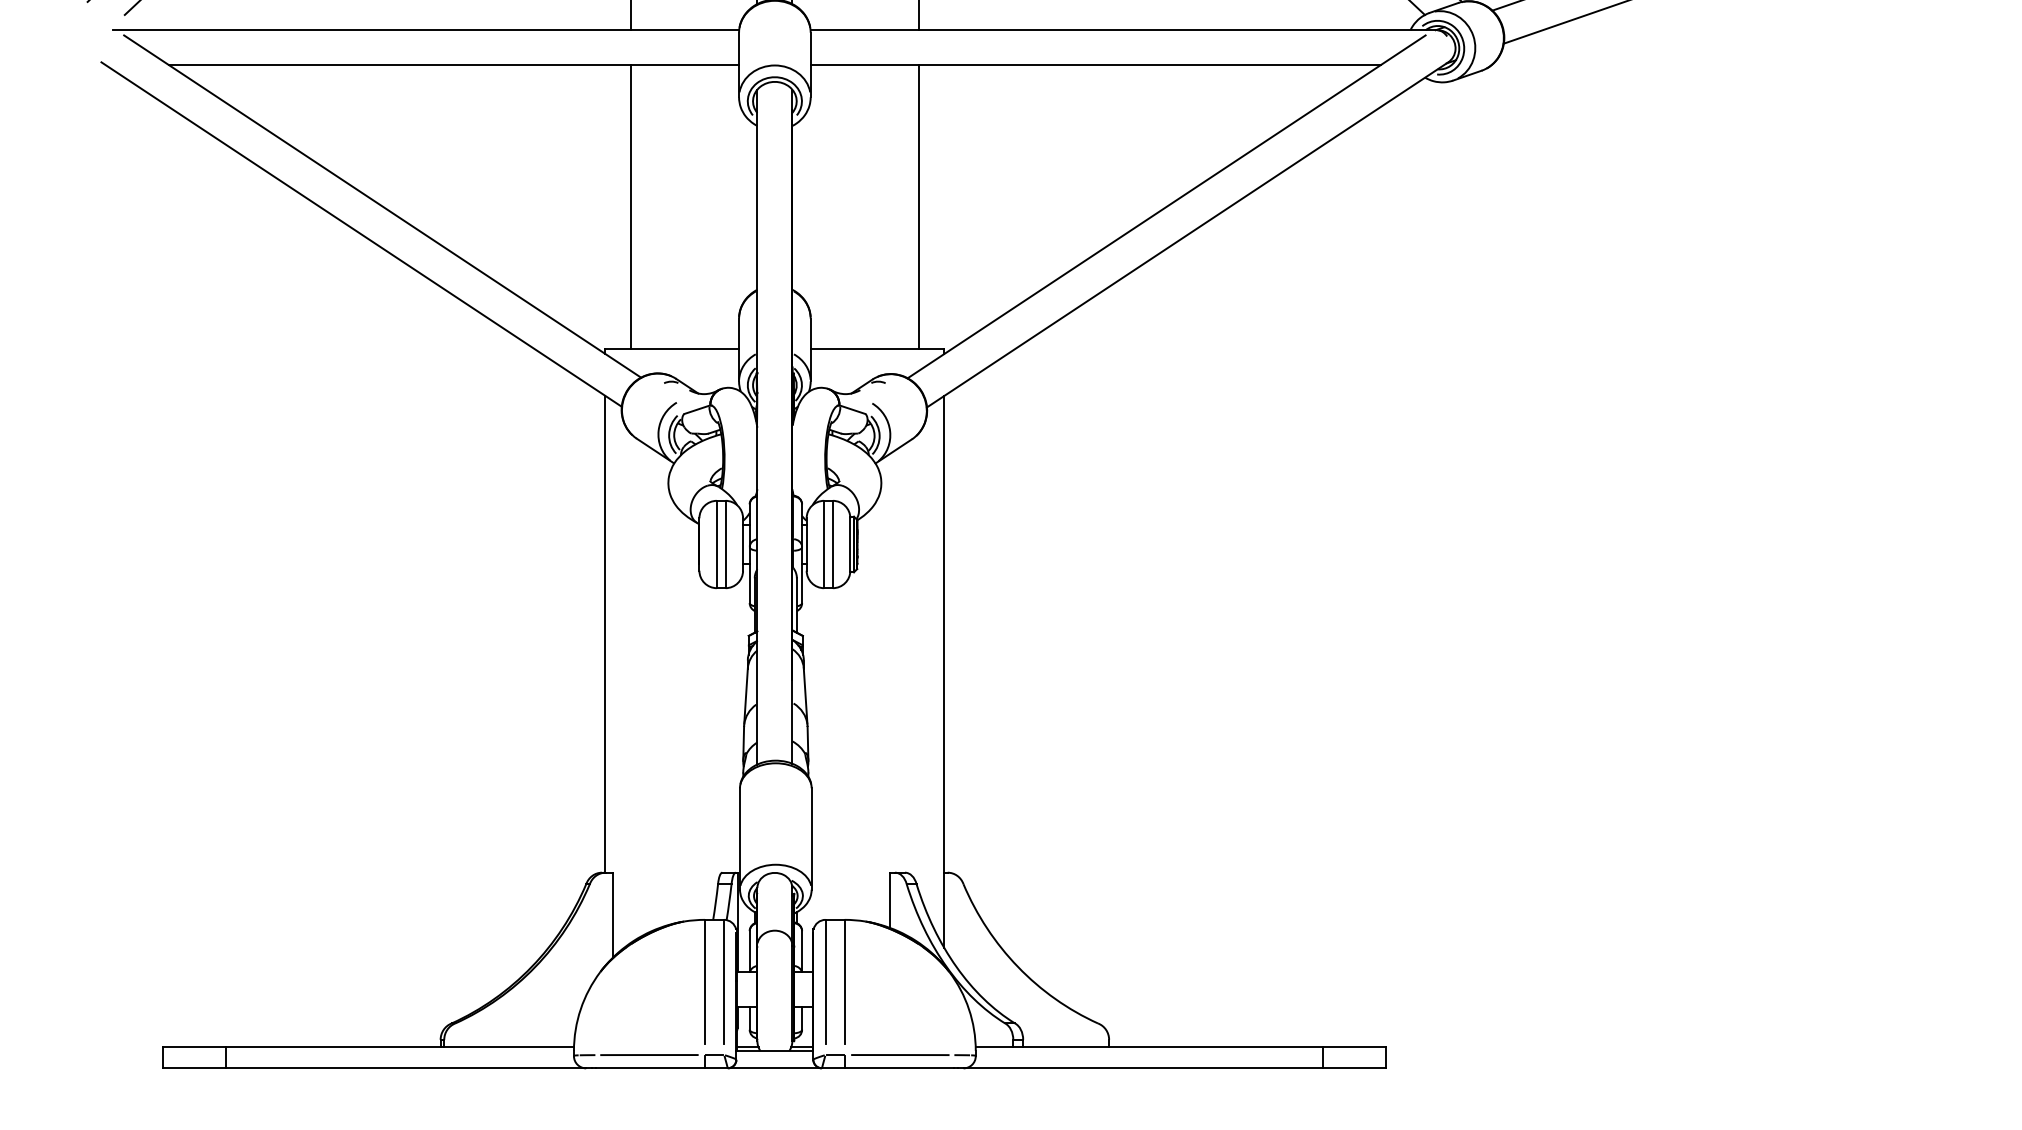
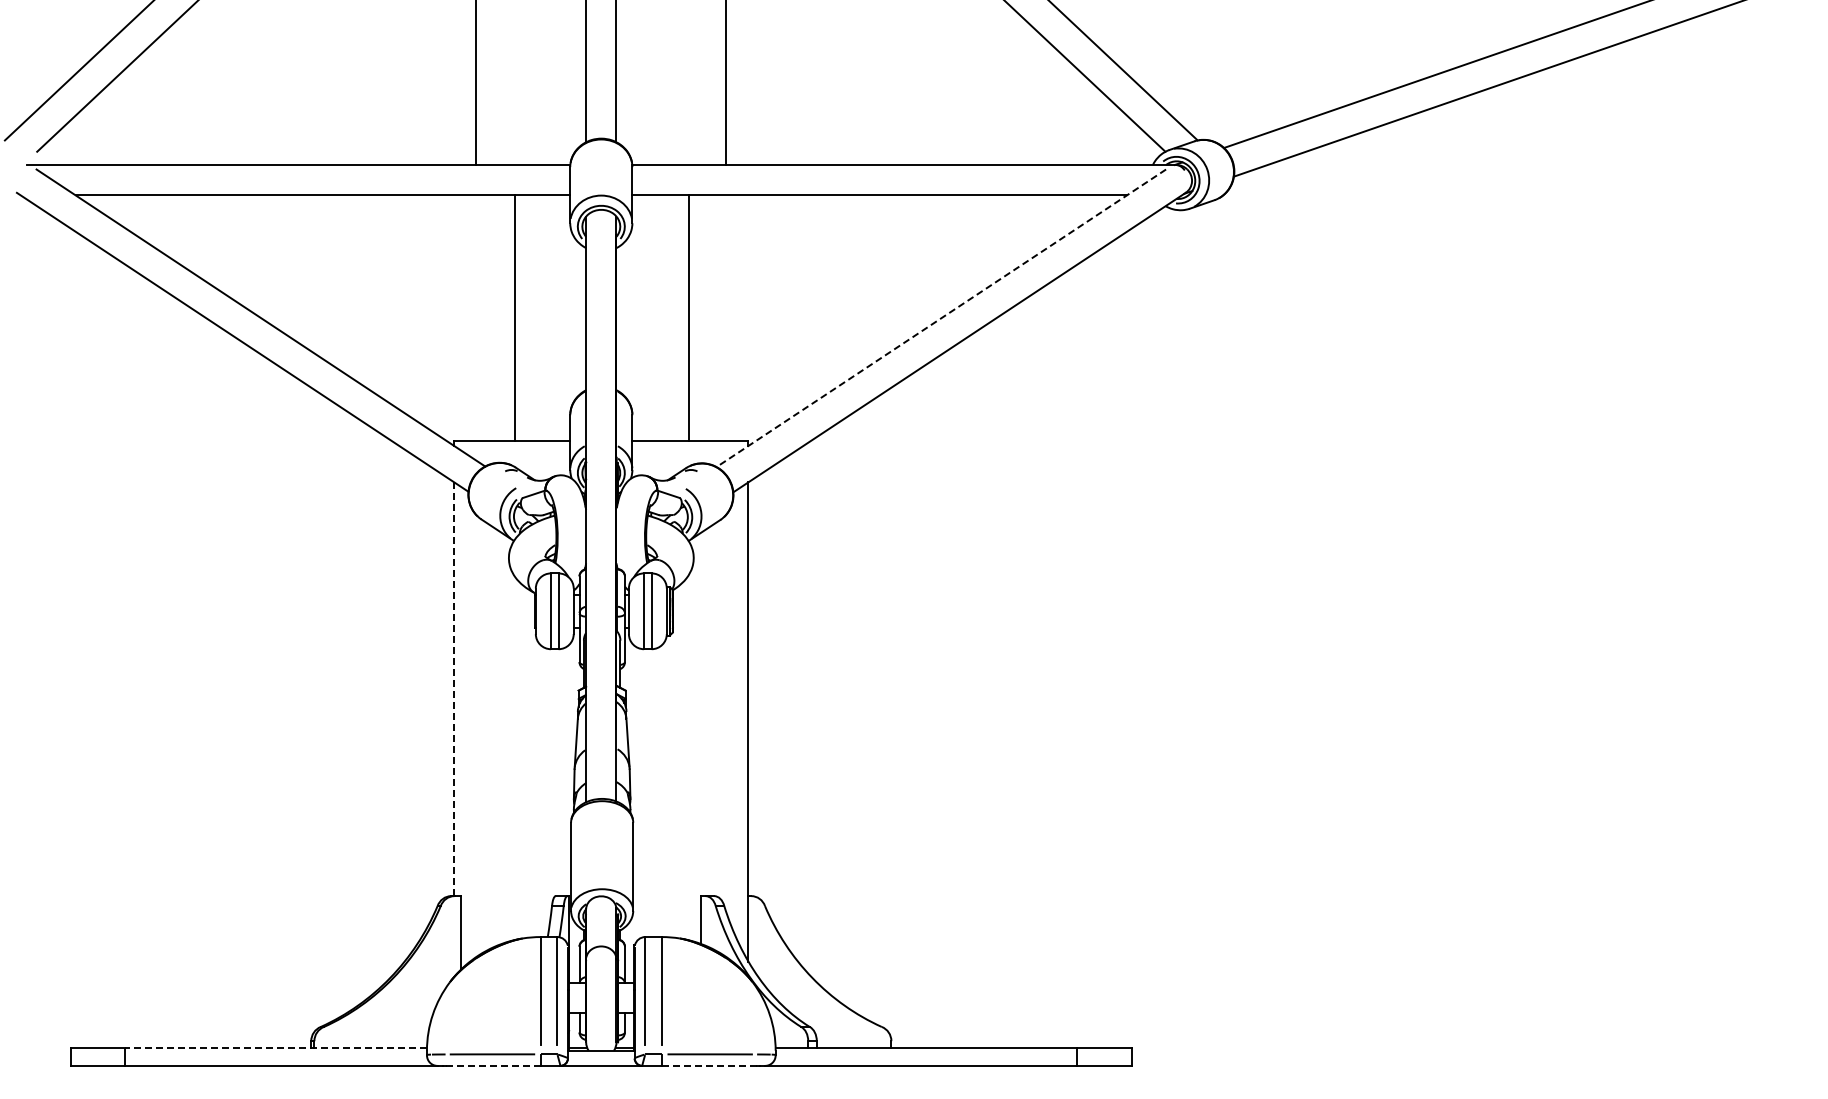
line: (631, 207) -> (515, 318), moved
line: (919, 207) -> (689, 318), moved
line: (1166, 207) -> (941, 318), solid -> dashed
line: (605, 634) -> (454, 689), solid -> dashed
line: (400, 1047) -> (276, 1047), solid -> dashed
line: (650, 1067) -> (493, 1065), solid -> dashed
line: (899, 1067) -> (709, 1065), solid -> dashed

